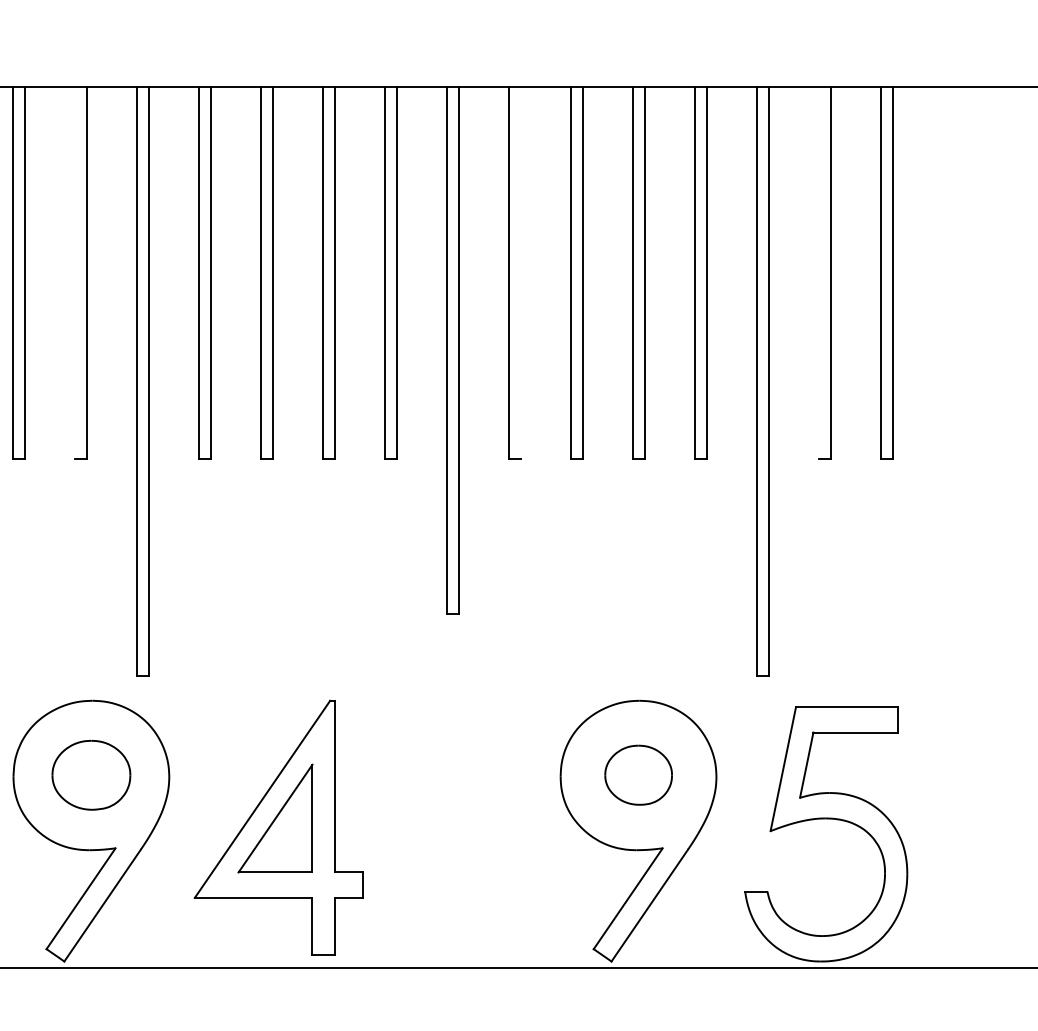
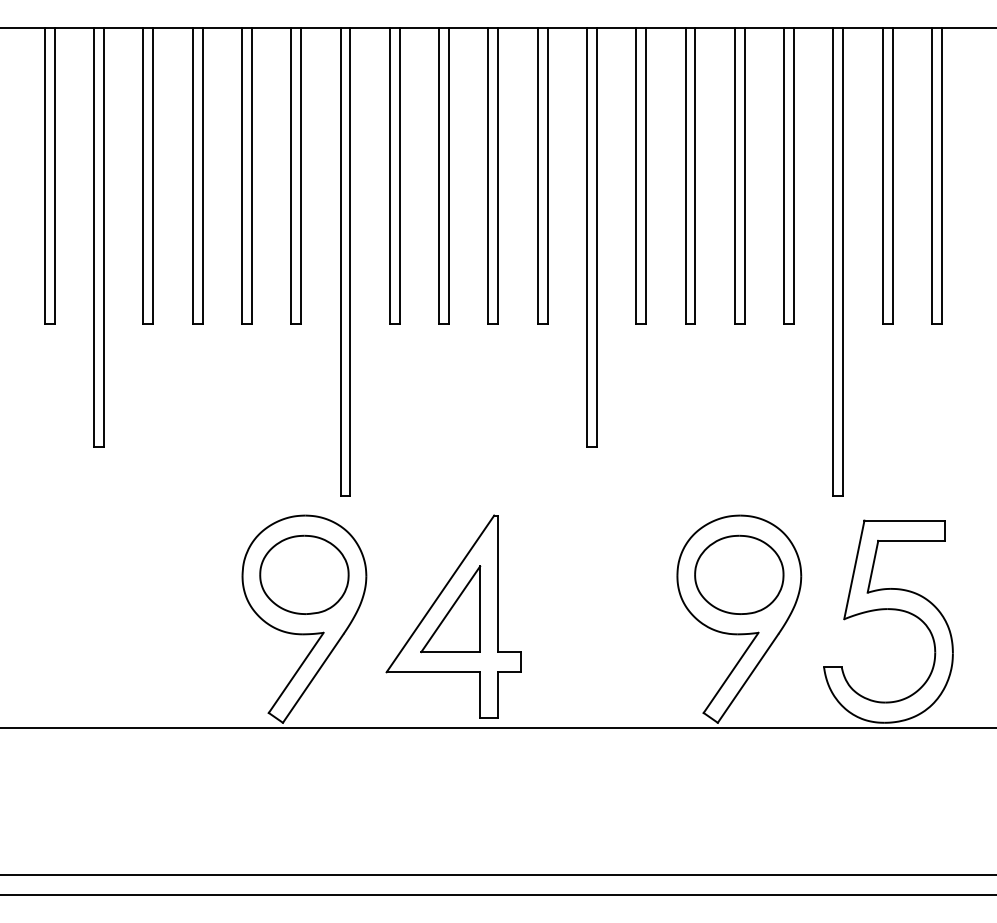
line: (75, 272) -> (291, 175), added
line: (521, 272) -> (646, 175), added
line: (818, 272) -> (882, 175), added
part: (91, 774) -> (304, 574), size x1.43
part: (638, 774) -> (739, 574), size x1.67

